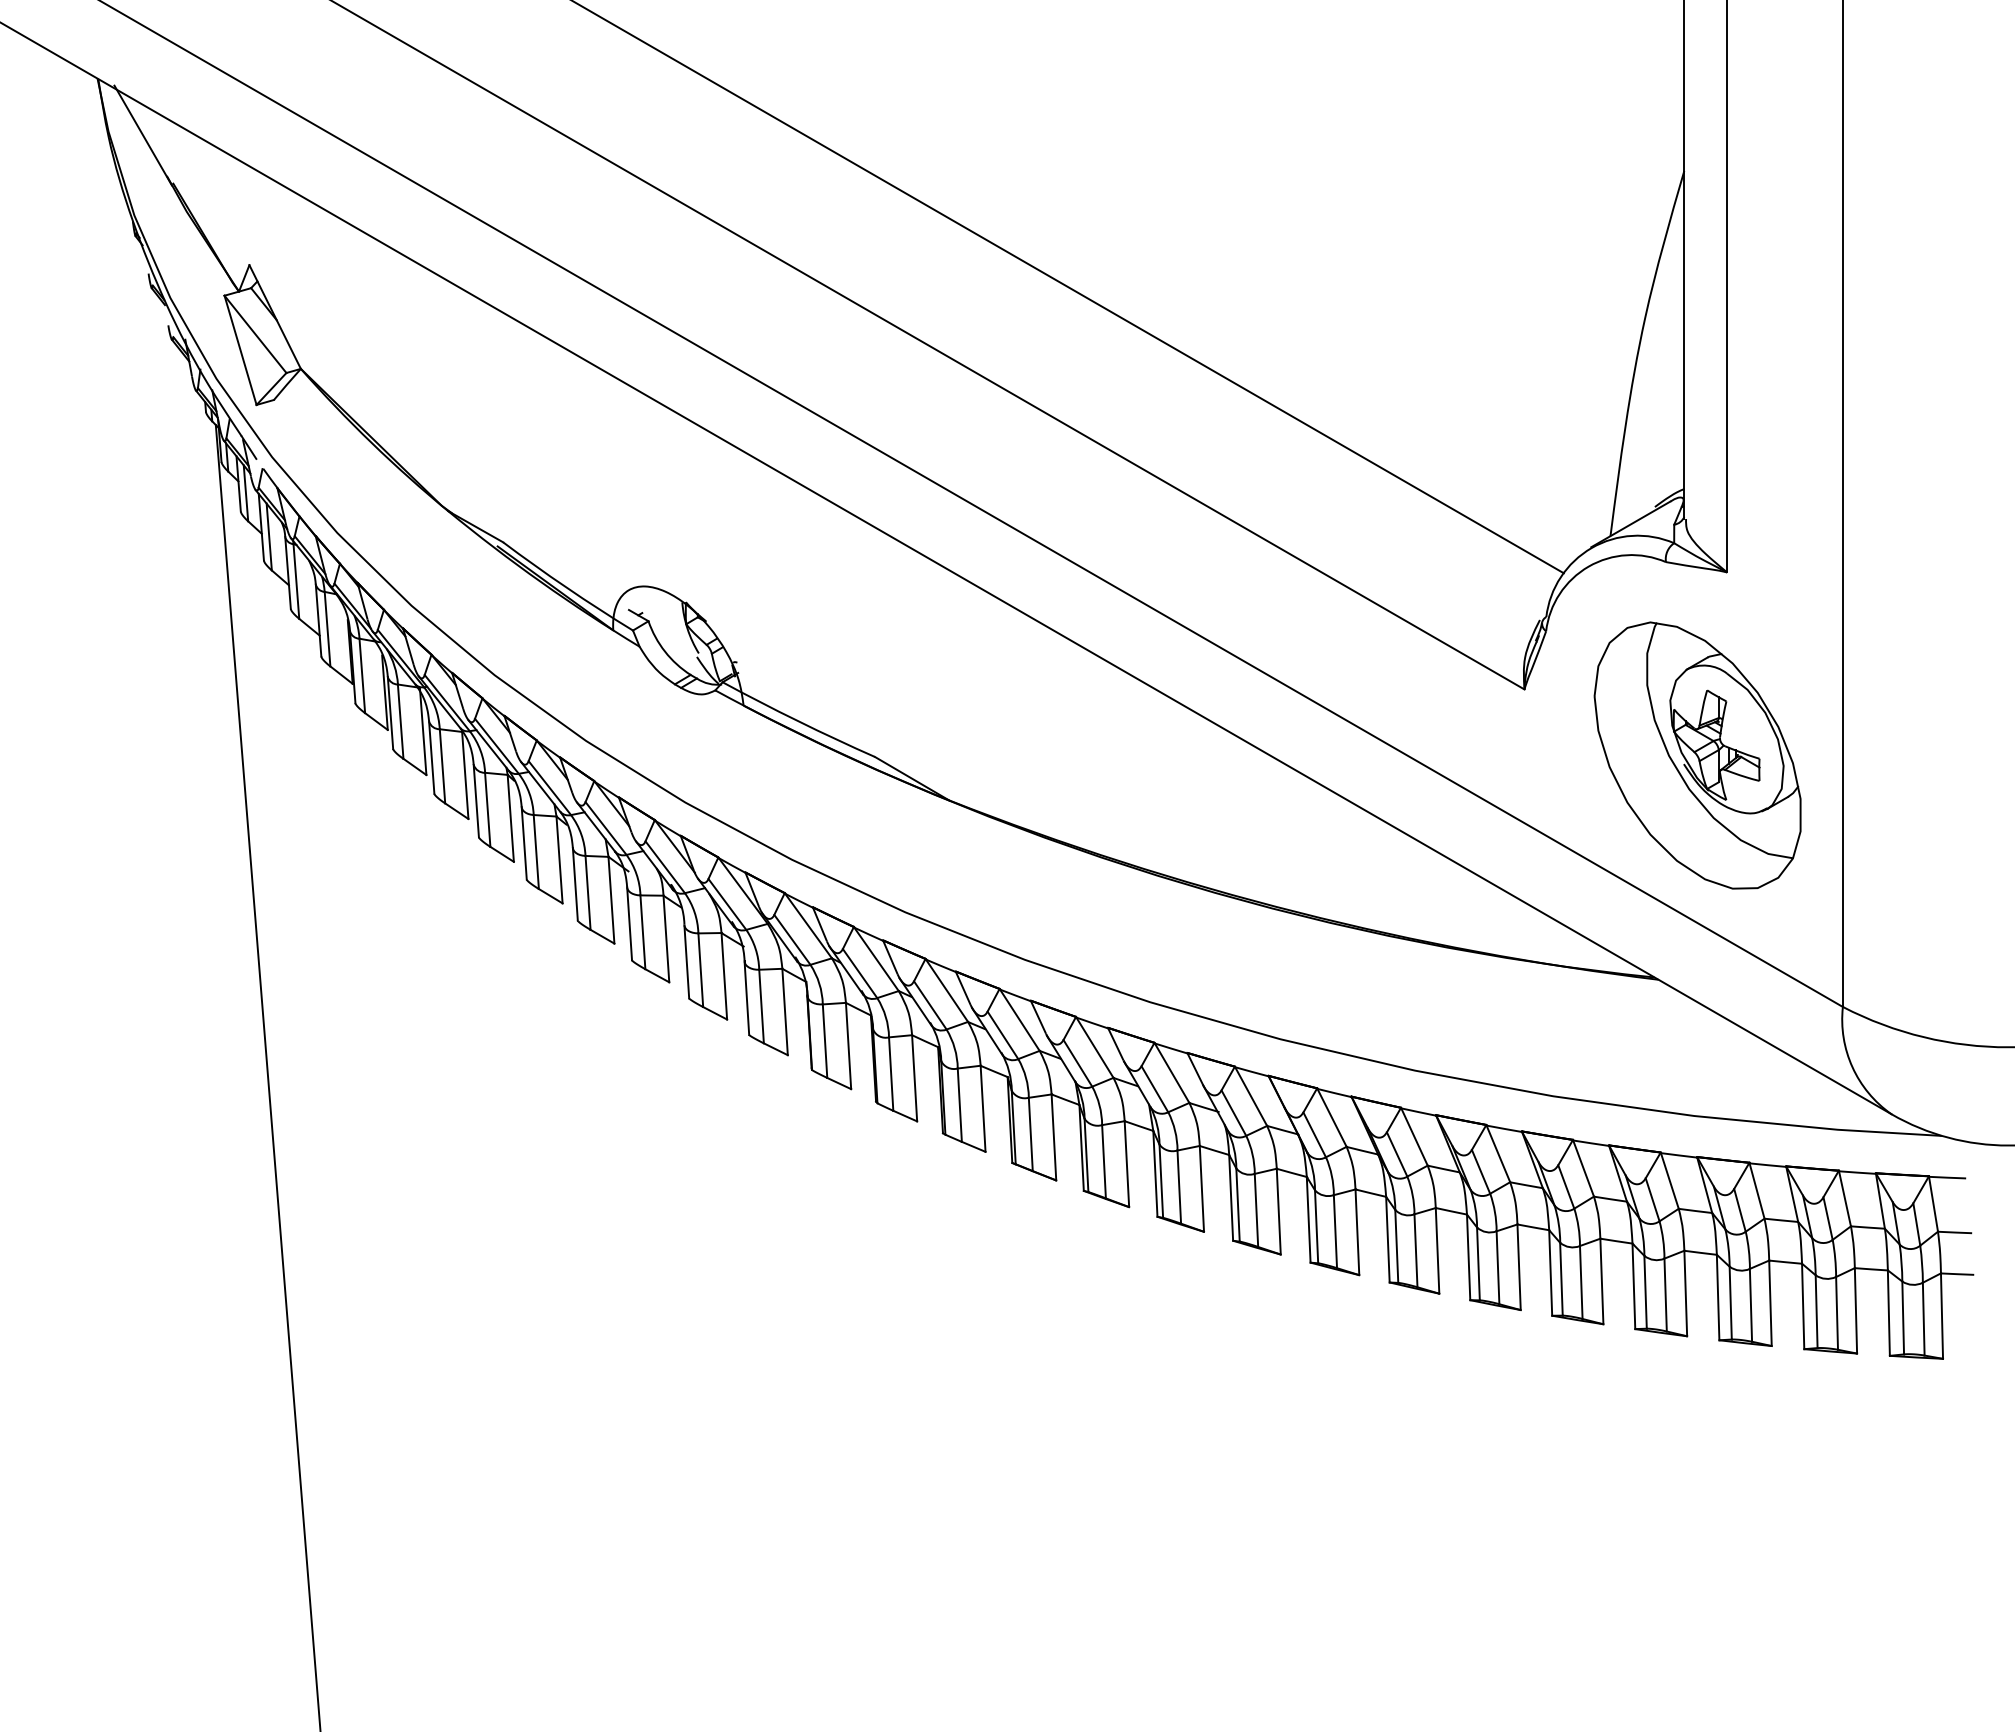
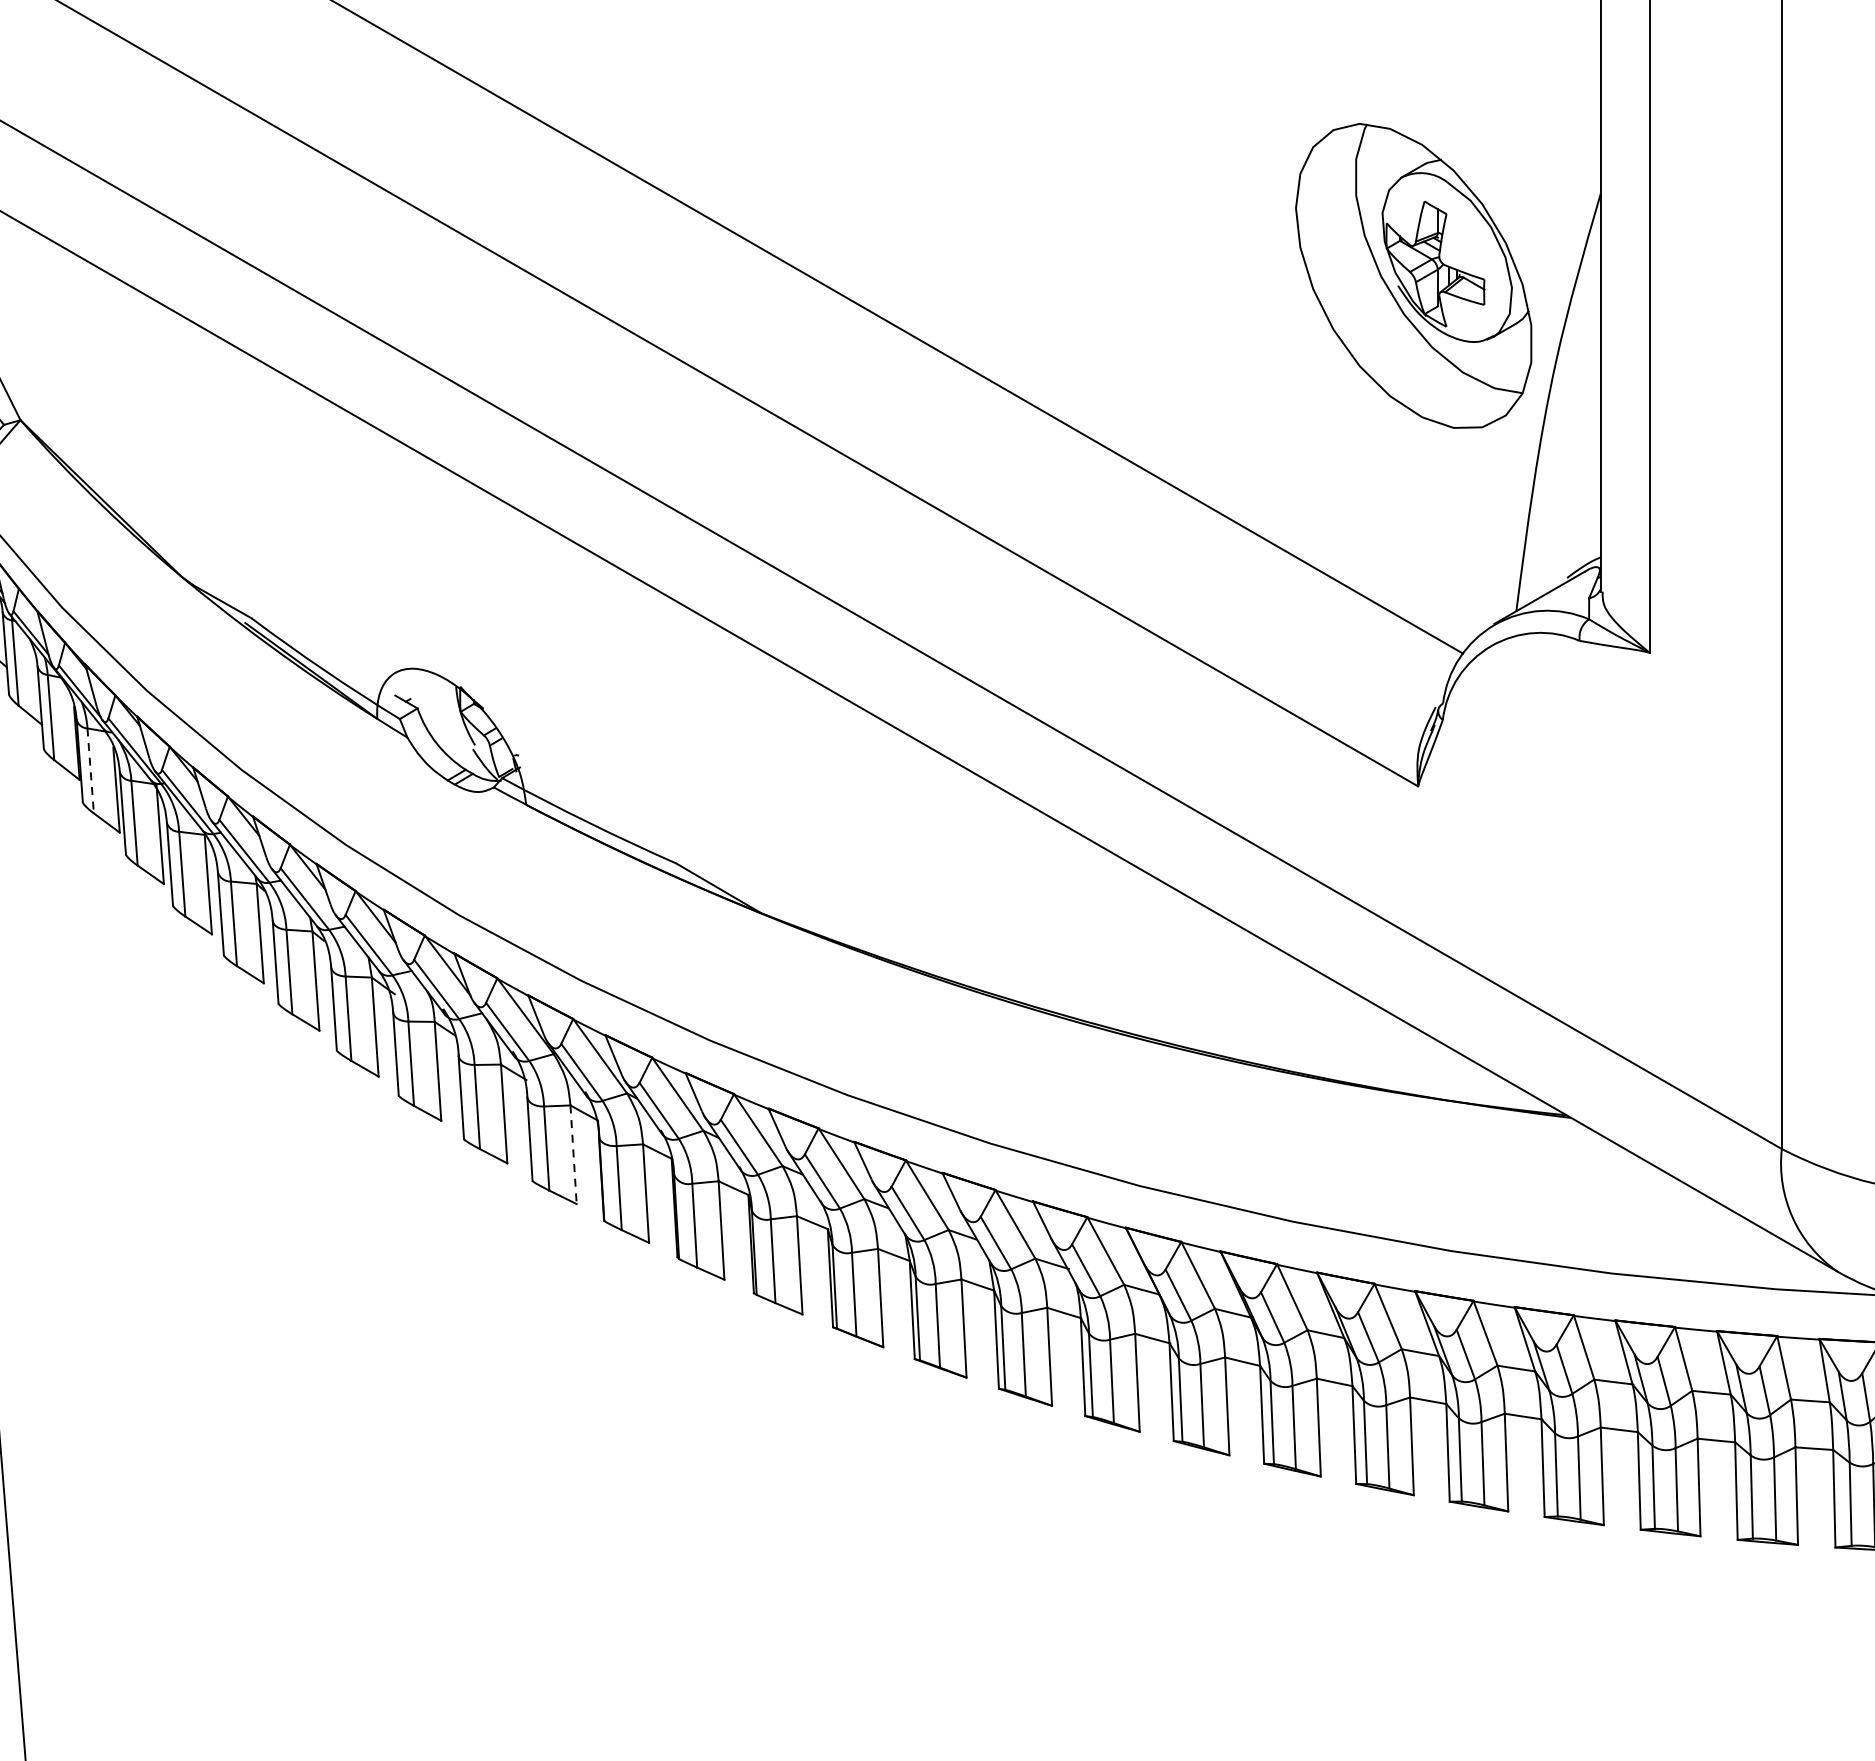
line: (362, 676) -> (90, 771), solid -> dashed
part: (1697, 755) -> (1413, 275), moved
line: (785, 1012) -> (574, 1155), solid -> dashed

